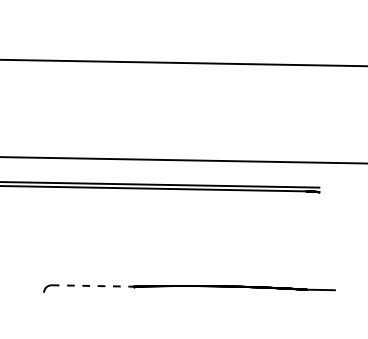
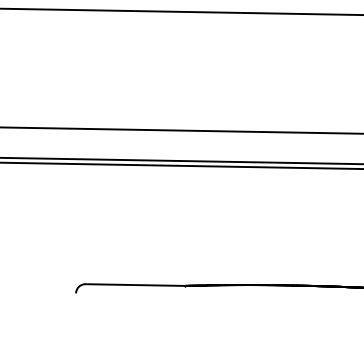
line: (92, 285) -> (135, 284), dashed -> solid

